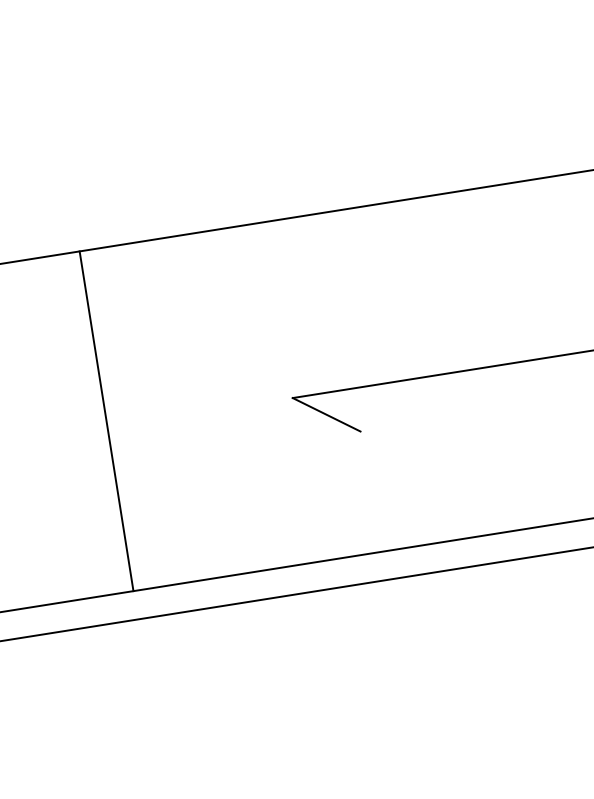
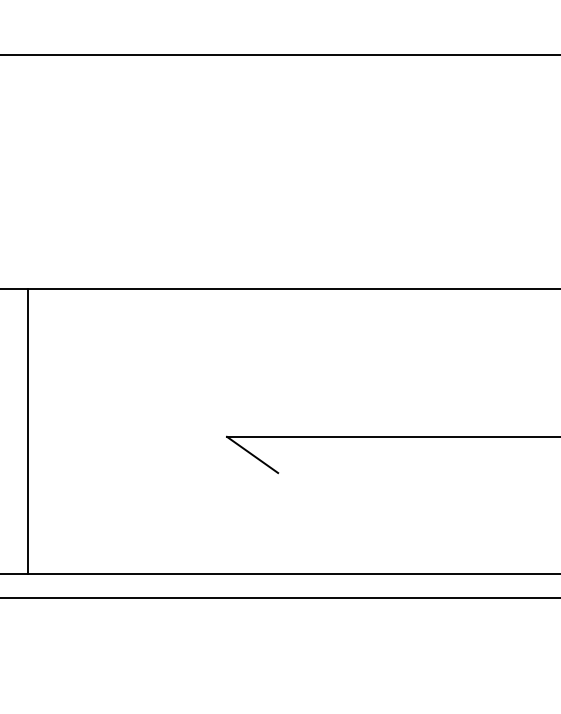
line: (106, 421) -> (27, 431), moved

